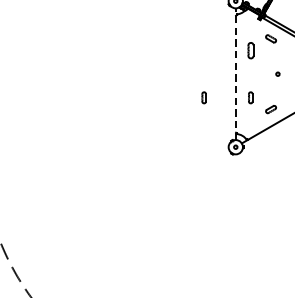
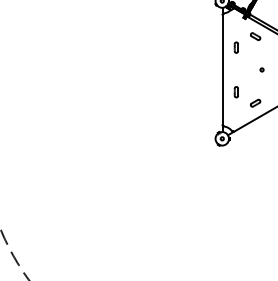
part: (249, 50) -> (235, 47), size x0.71
line: (236, 73) -> (222, 69), dashed -> solid
part: (203, 98) -> (191, 92), removed

